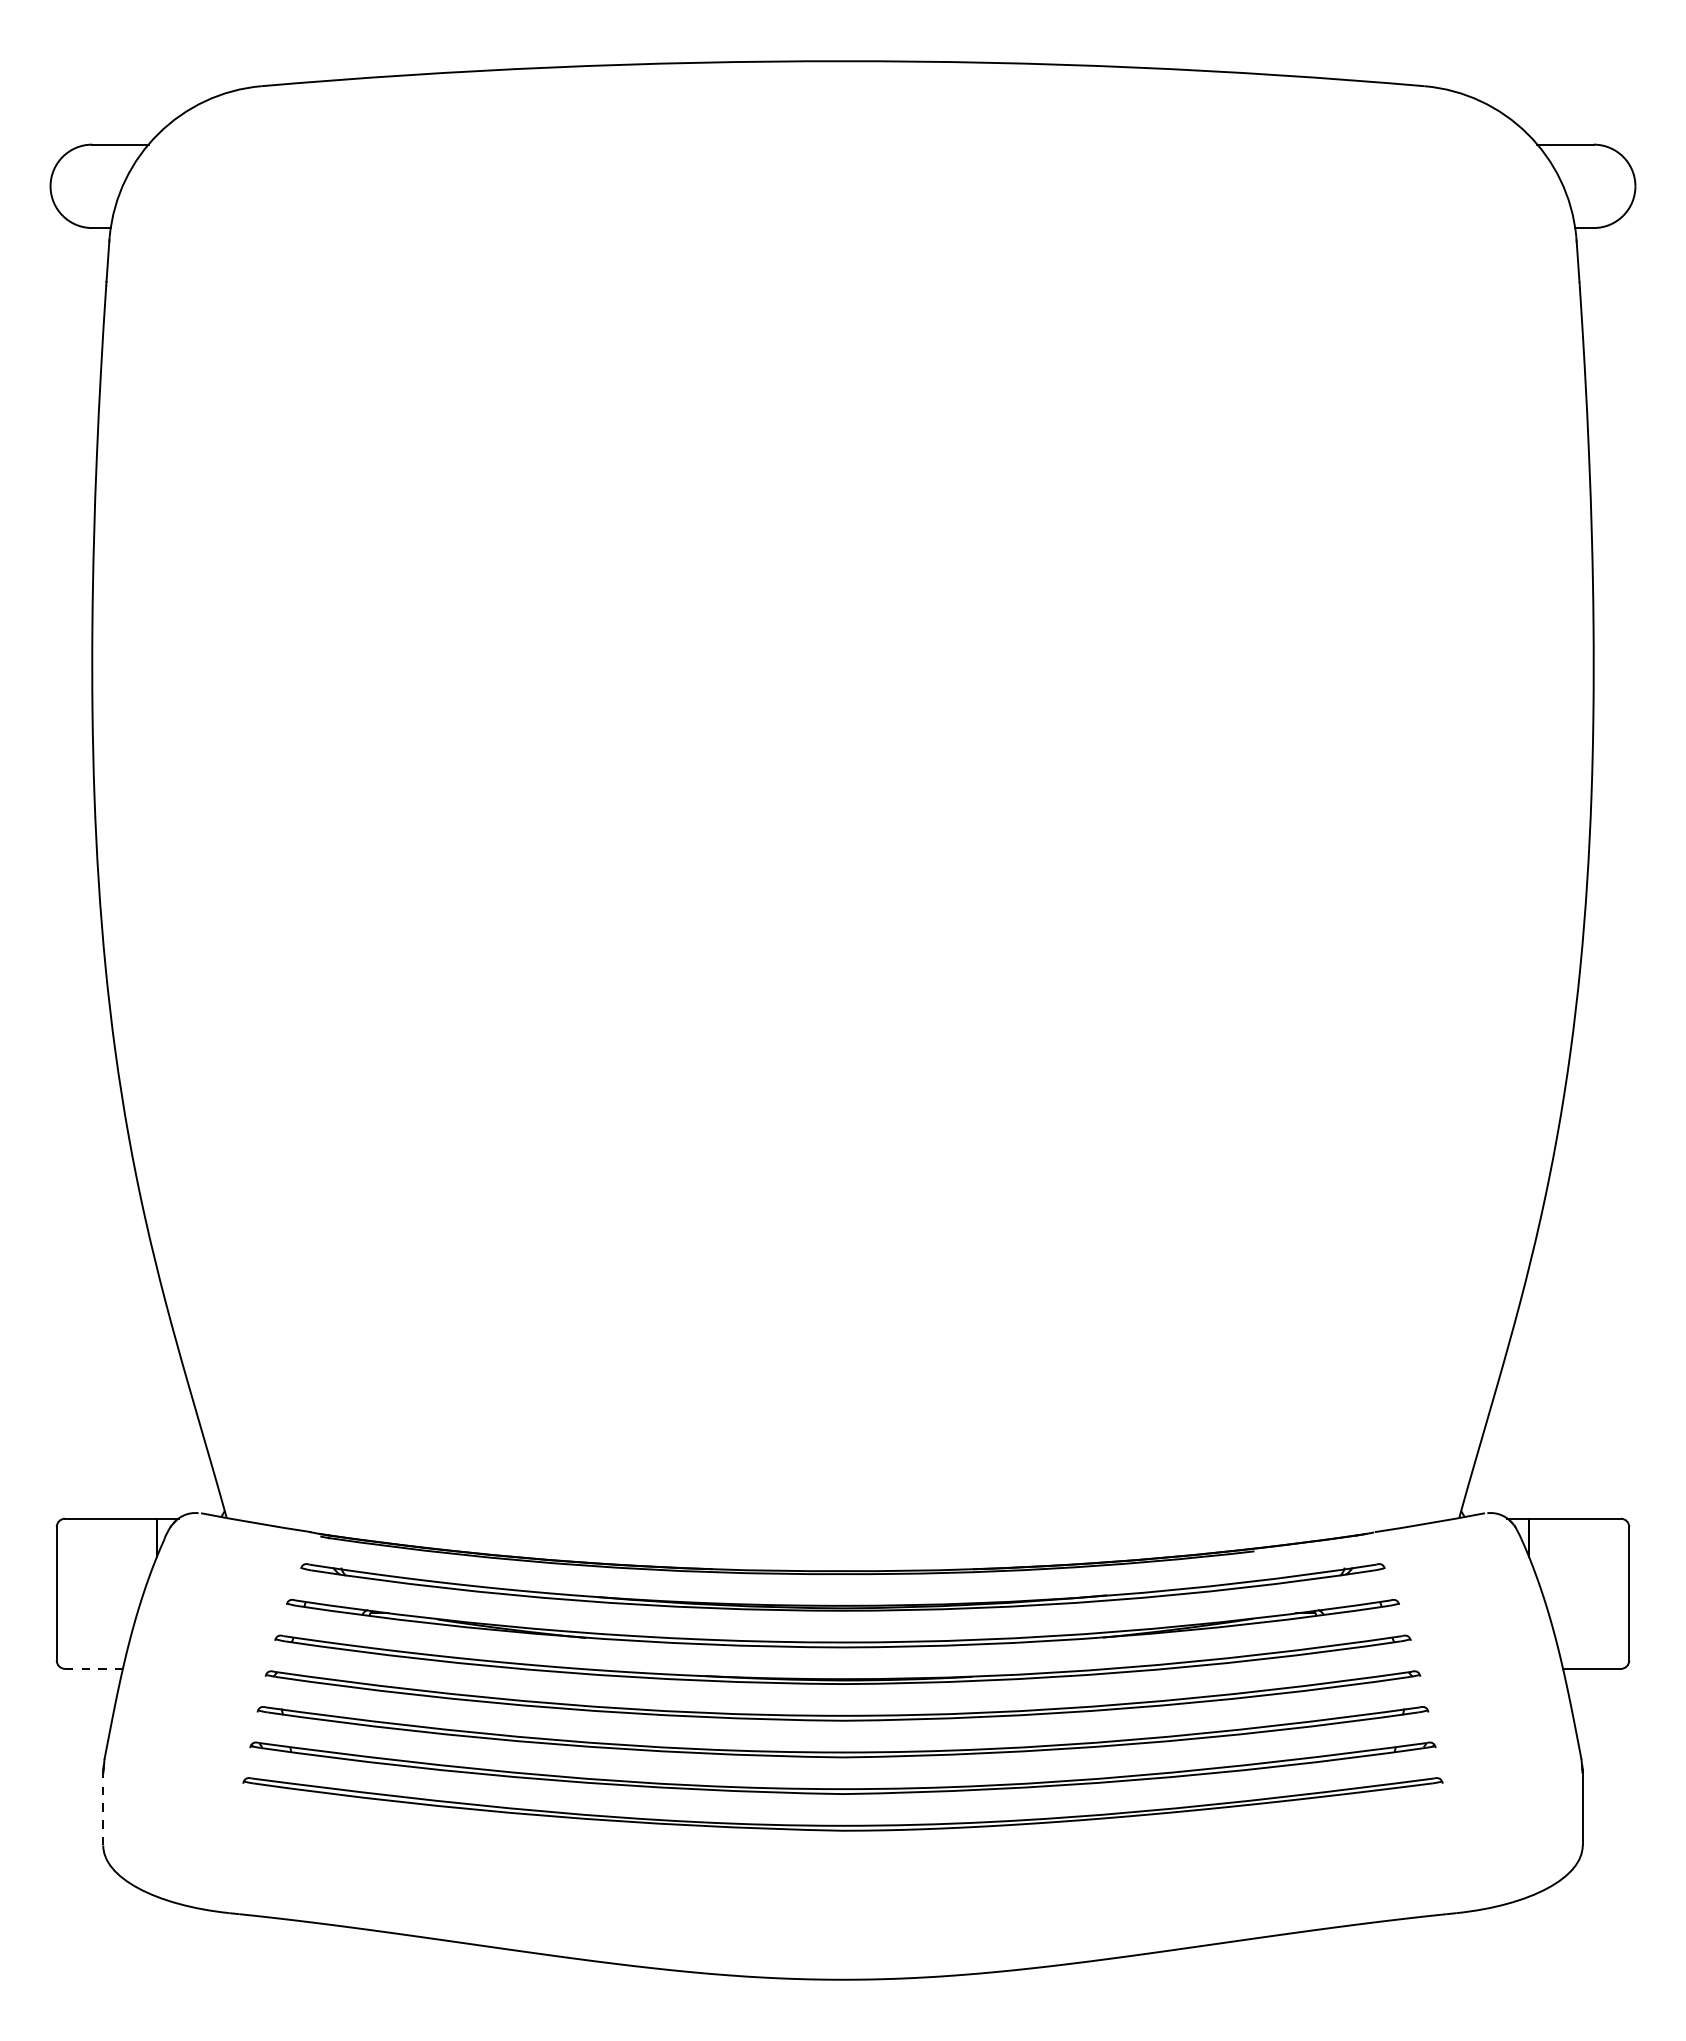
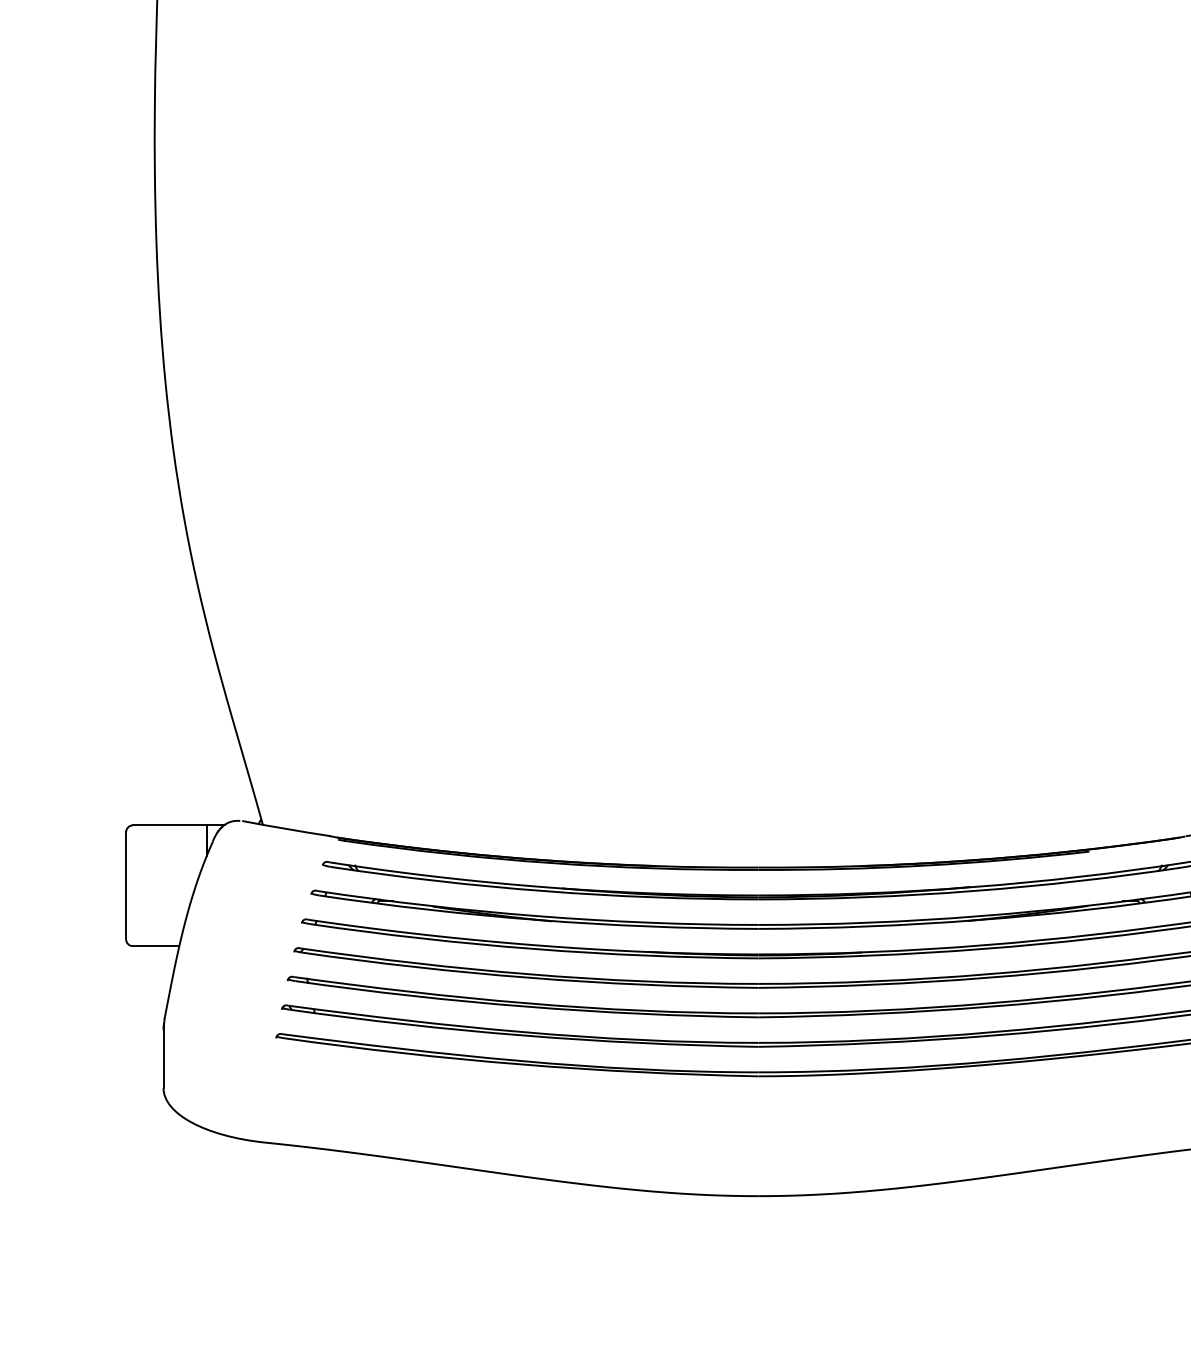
line: (94, 1668) -> (156, 945), dashed -> solid
line: (103, 1807) -> (163, 1057), dashed -> solid

